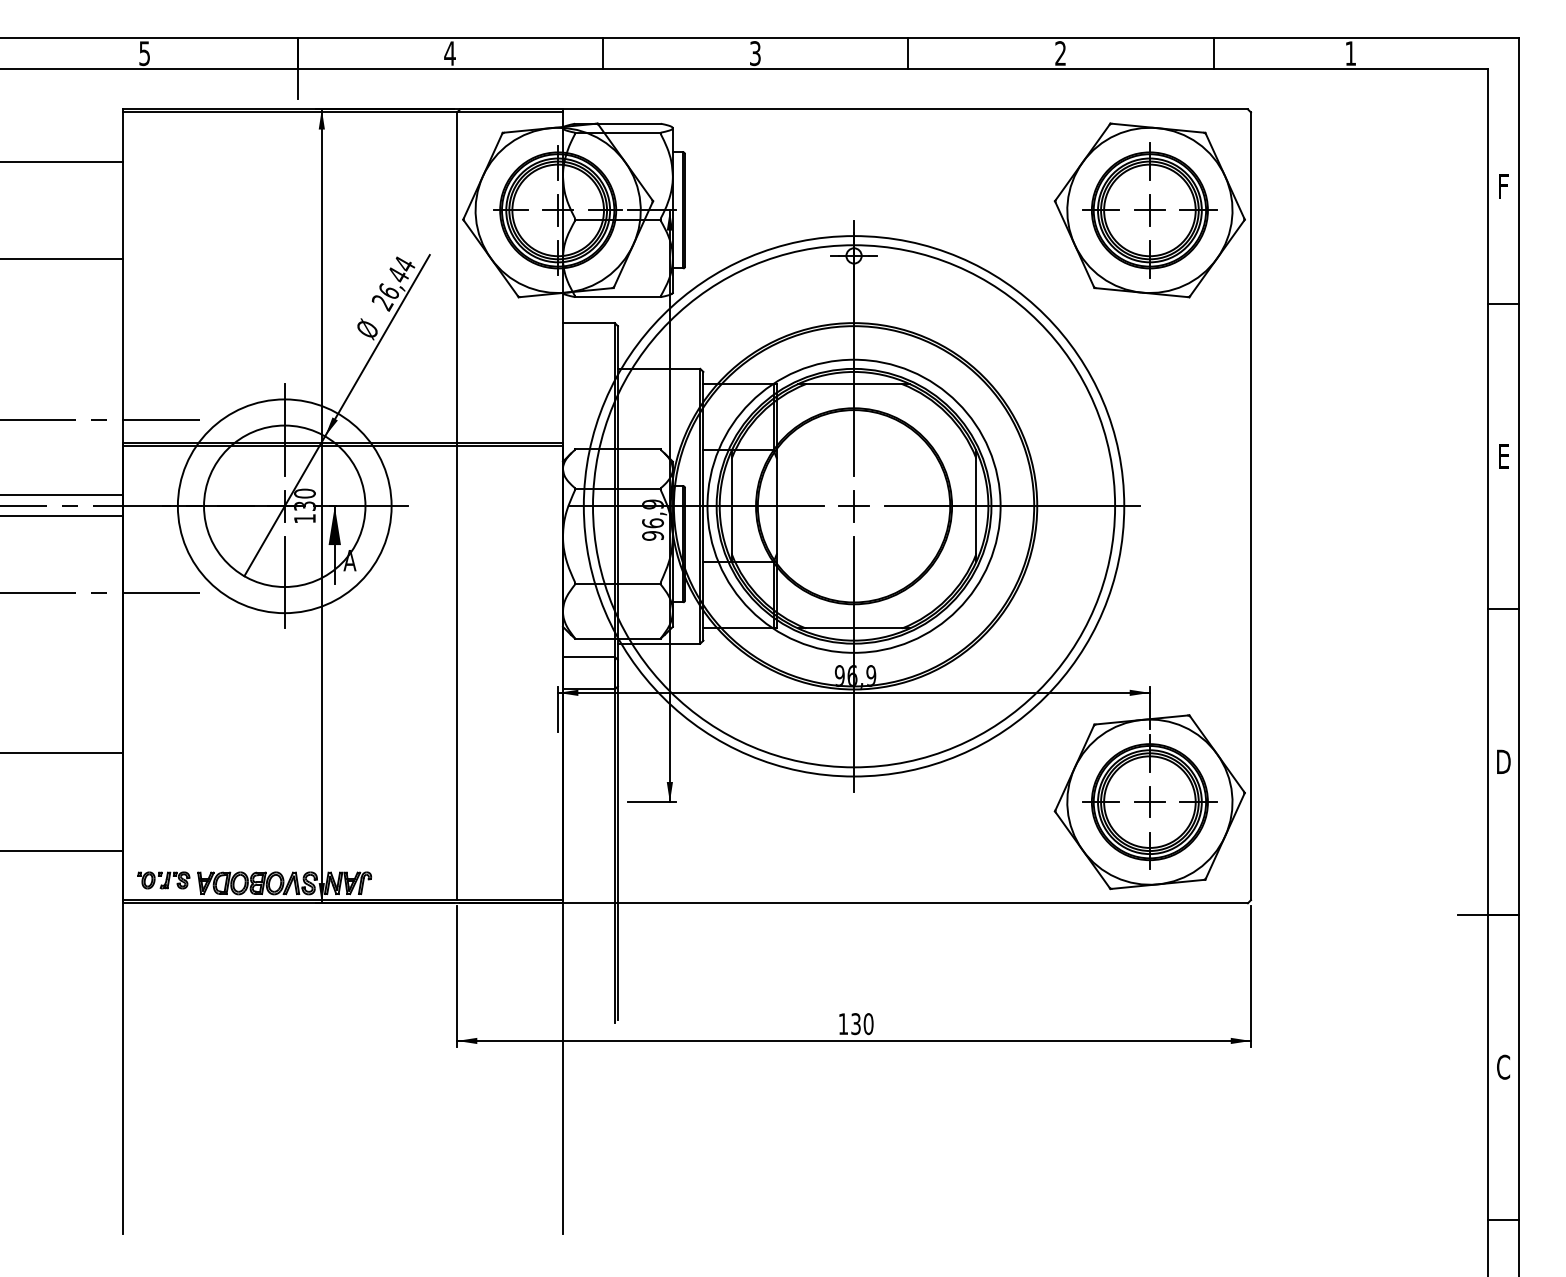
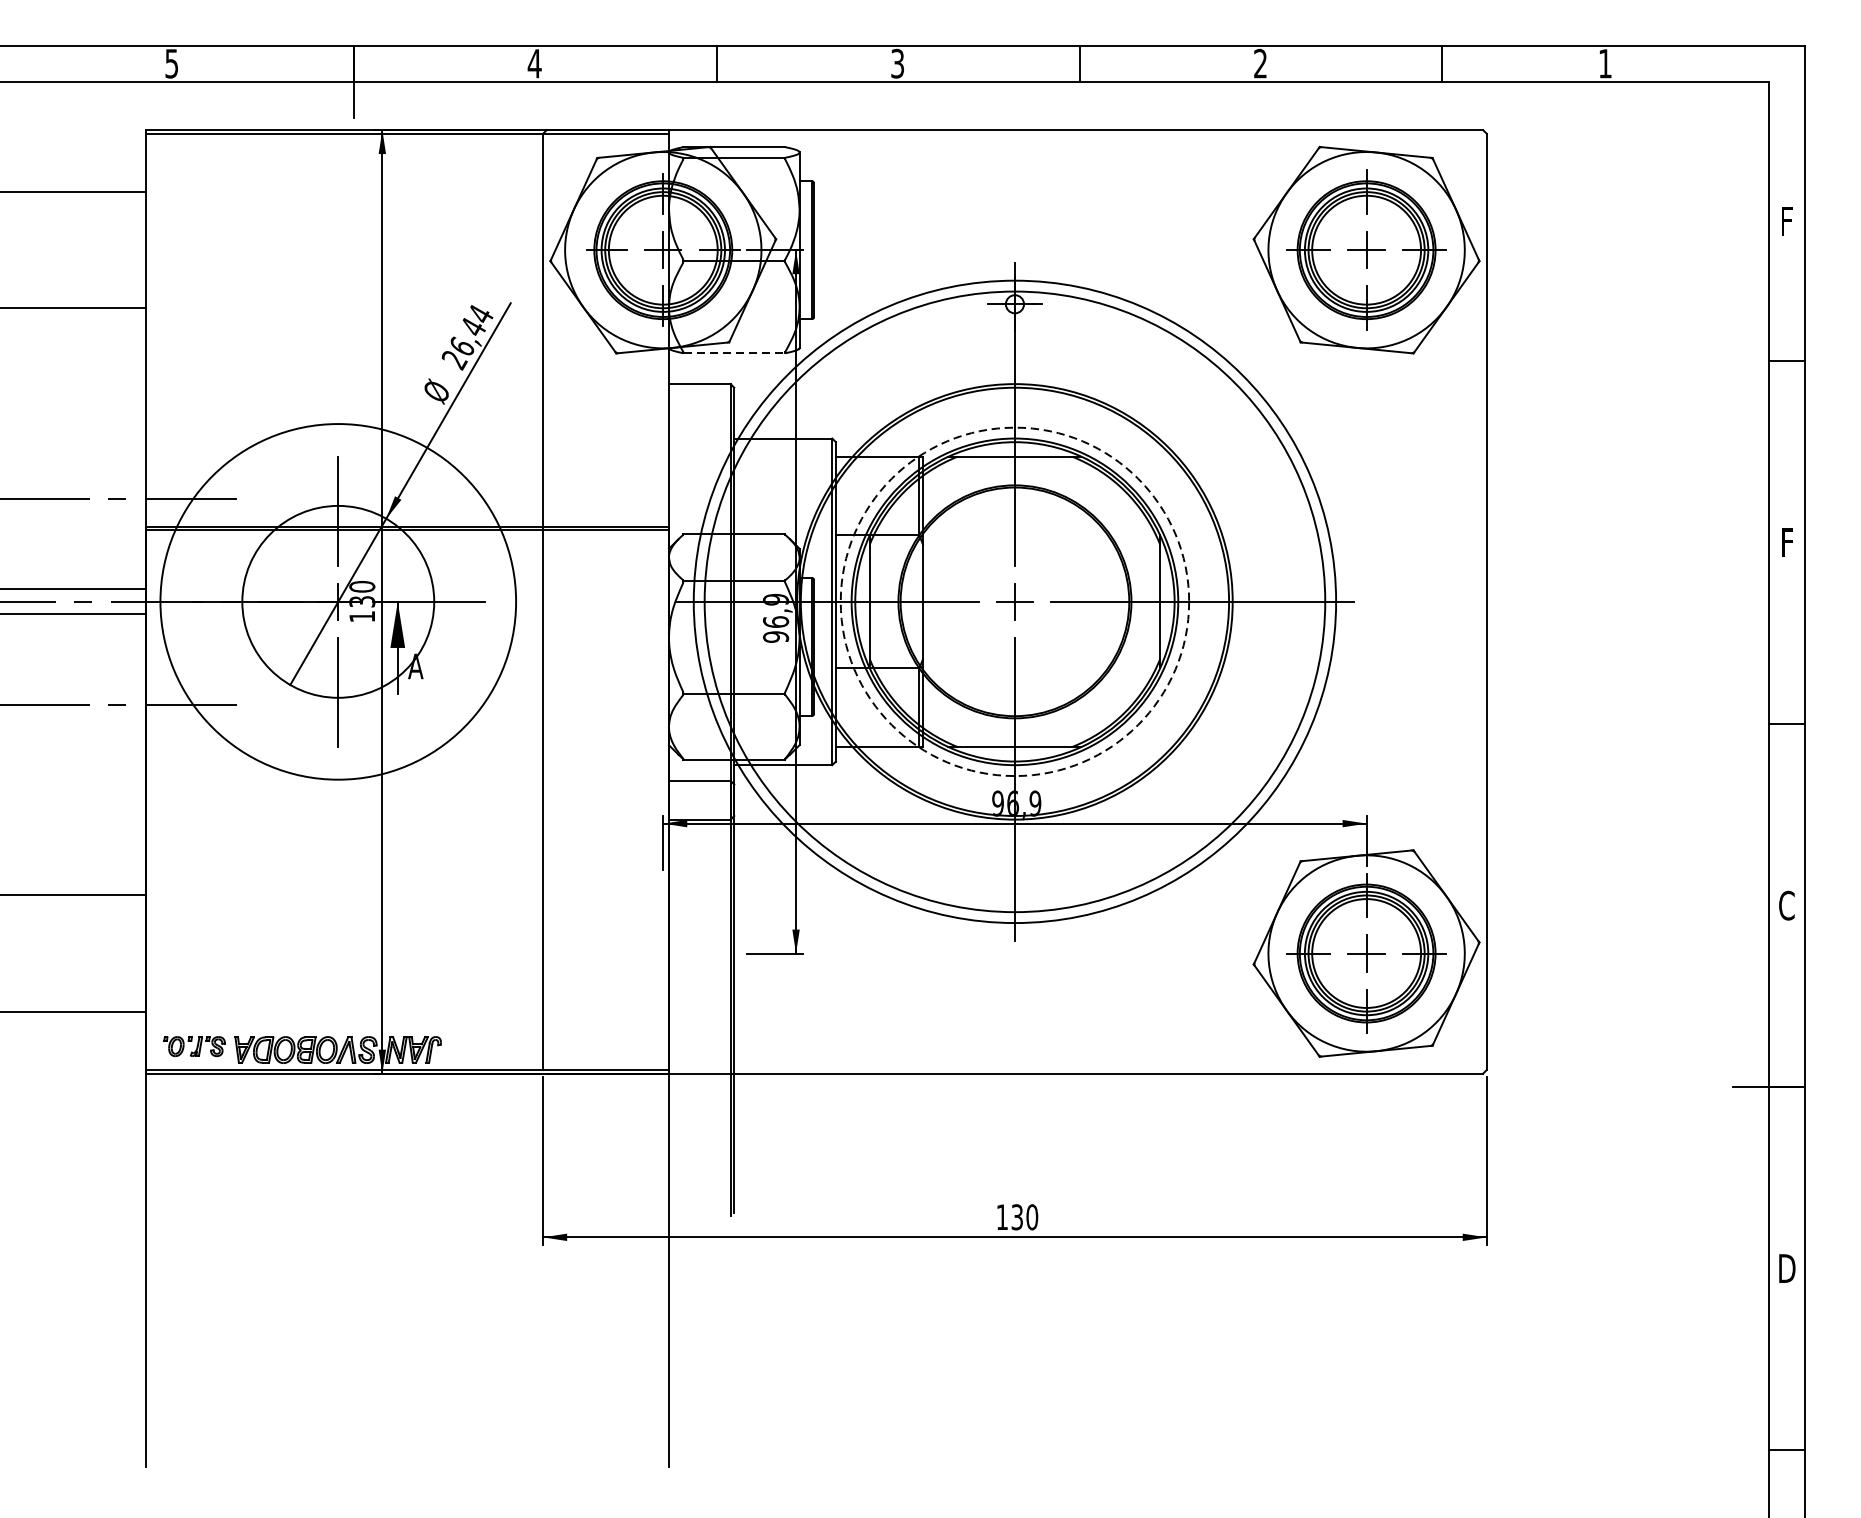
line: (617, 297) -> (733, 353), solid -> dashed
text: (1503, 456) -> (1786, 542), E -> F
circle: (853, 505) -> (1014, 600), solid -> dashed
circle: (284, 506) -> (337, 602), size x1.4
text: (1503, 761) -> (1786, 905), D -> C
text: (1503, 1066) -> (1786, 1267), C -> D

